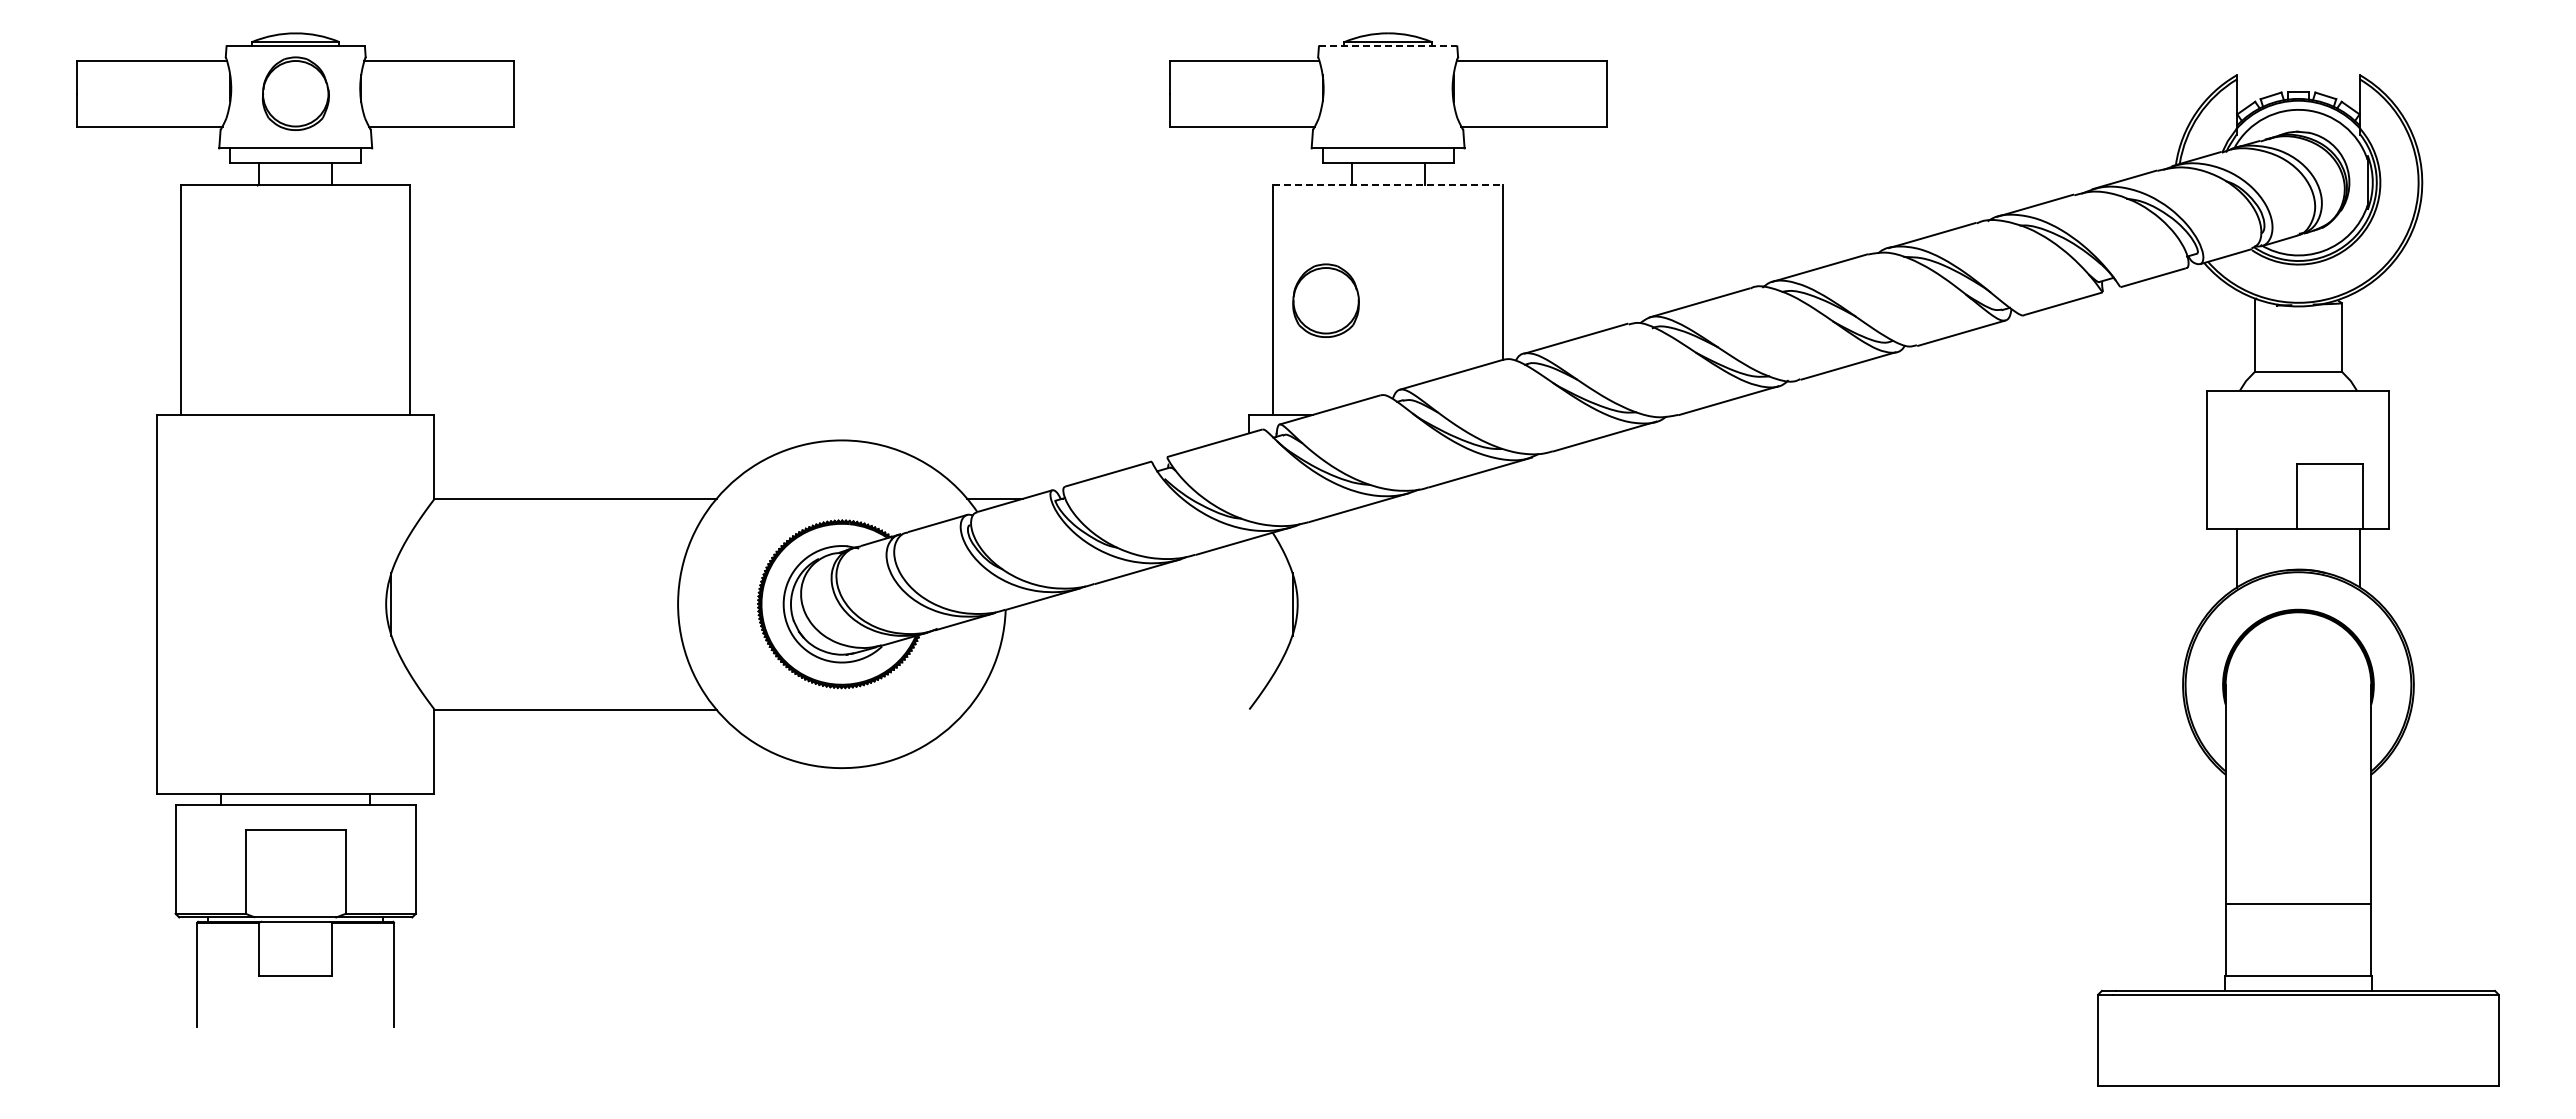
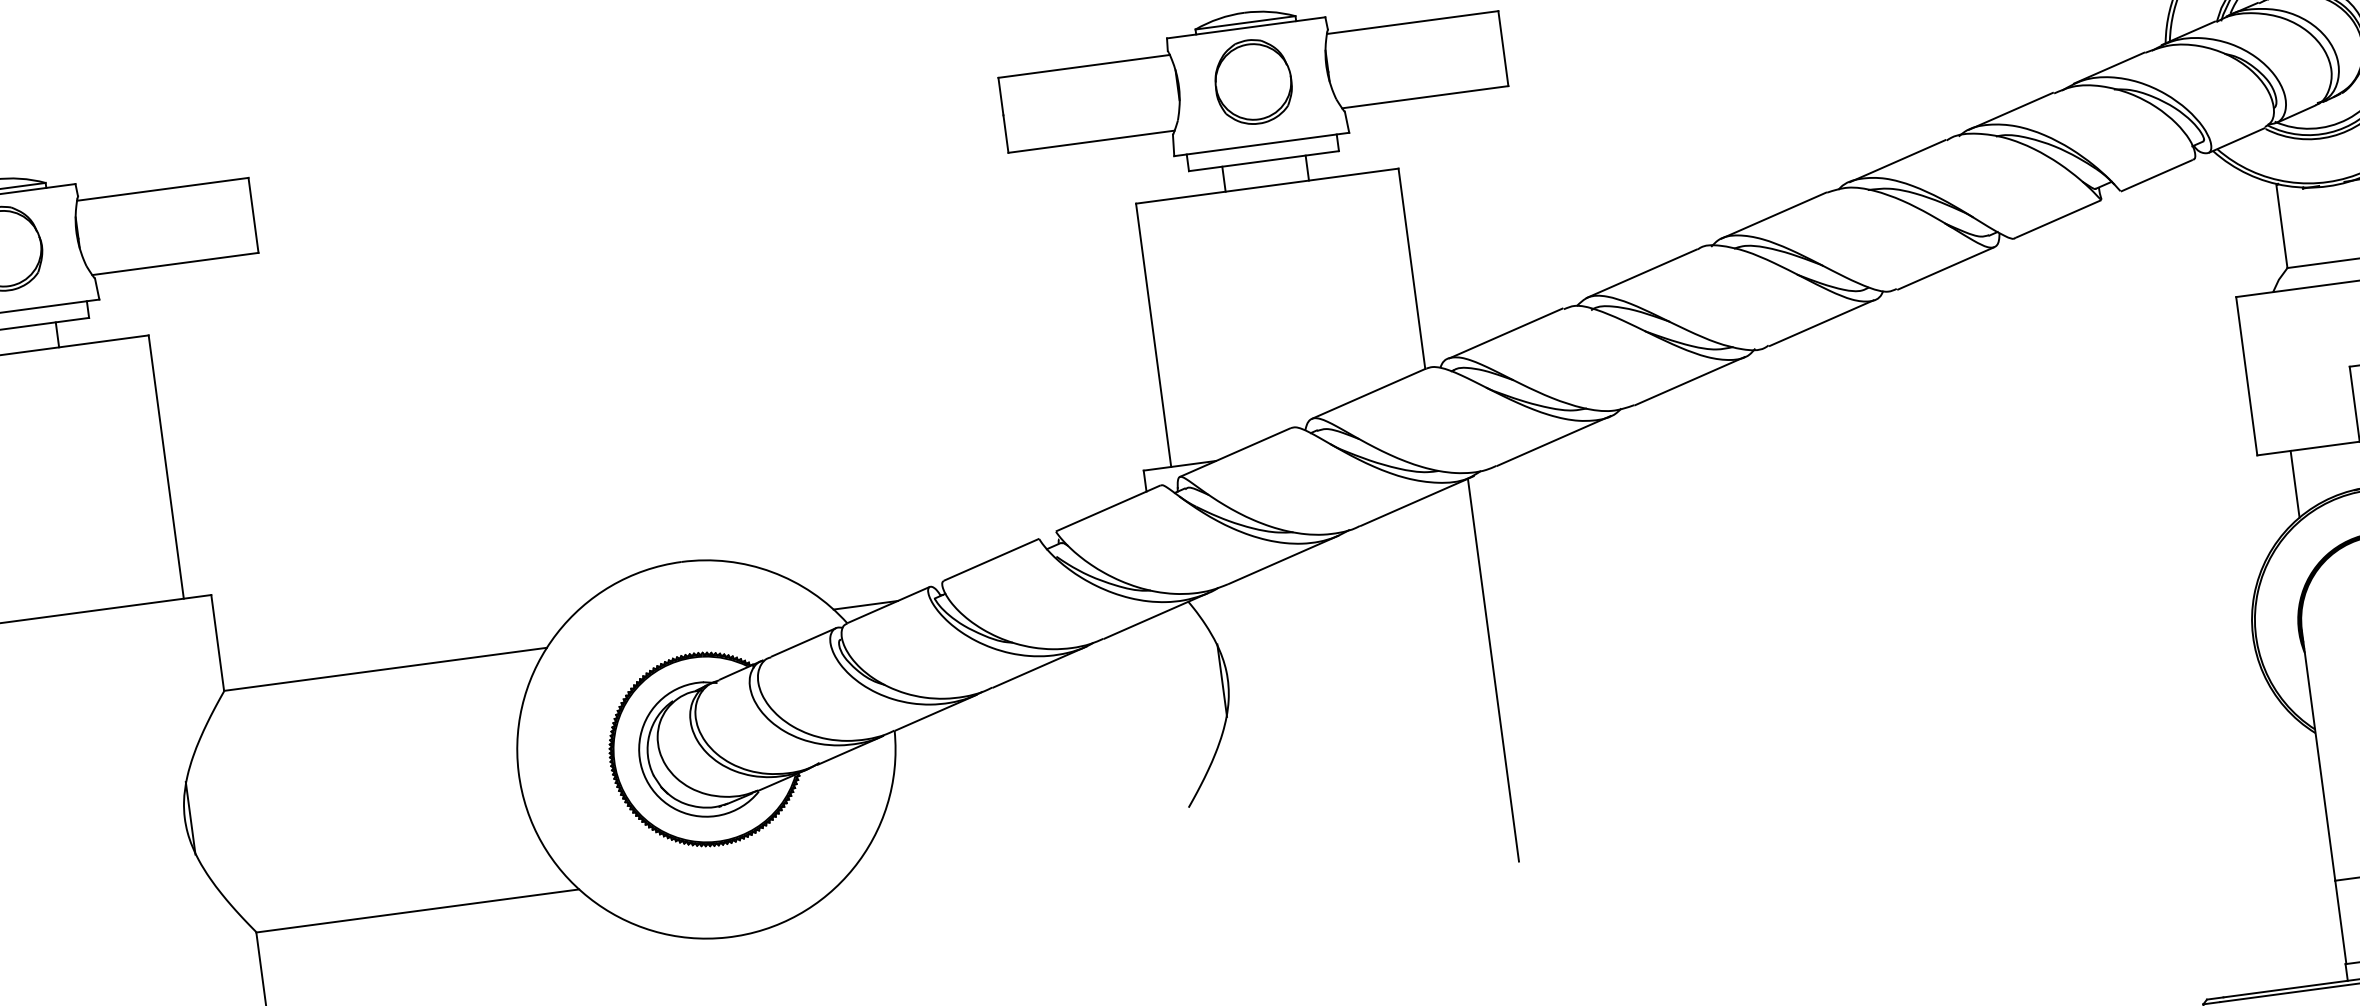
line: (1388, 46) -> (1246, 27), dashed -> solid
line: (1388, 184) -> (1267, 185), dashed -> solid
part: (1325, 300) -> (1252, 81), moved
line: (1526, 626) -> (1493, 670), added

